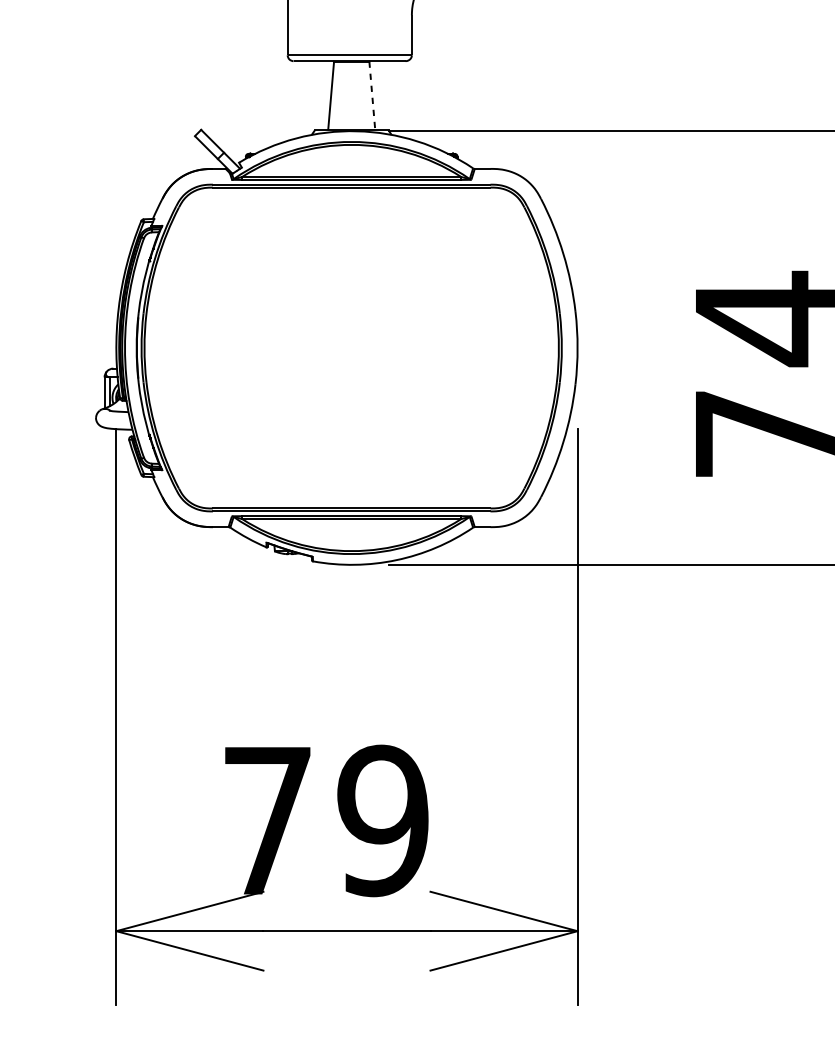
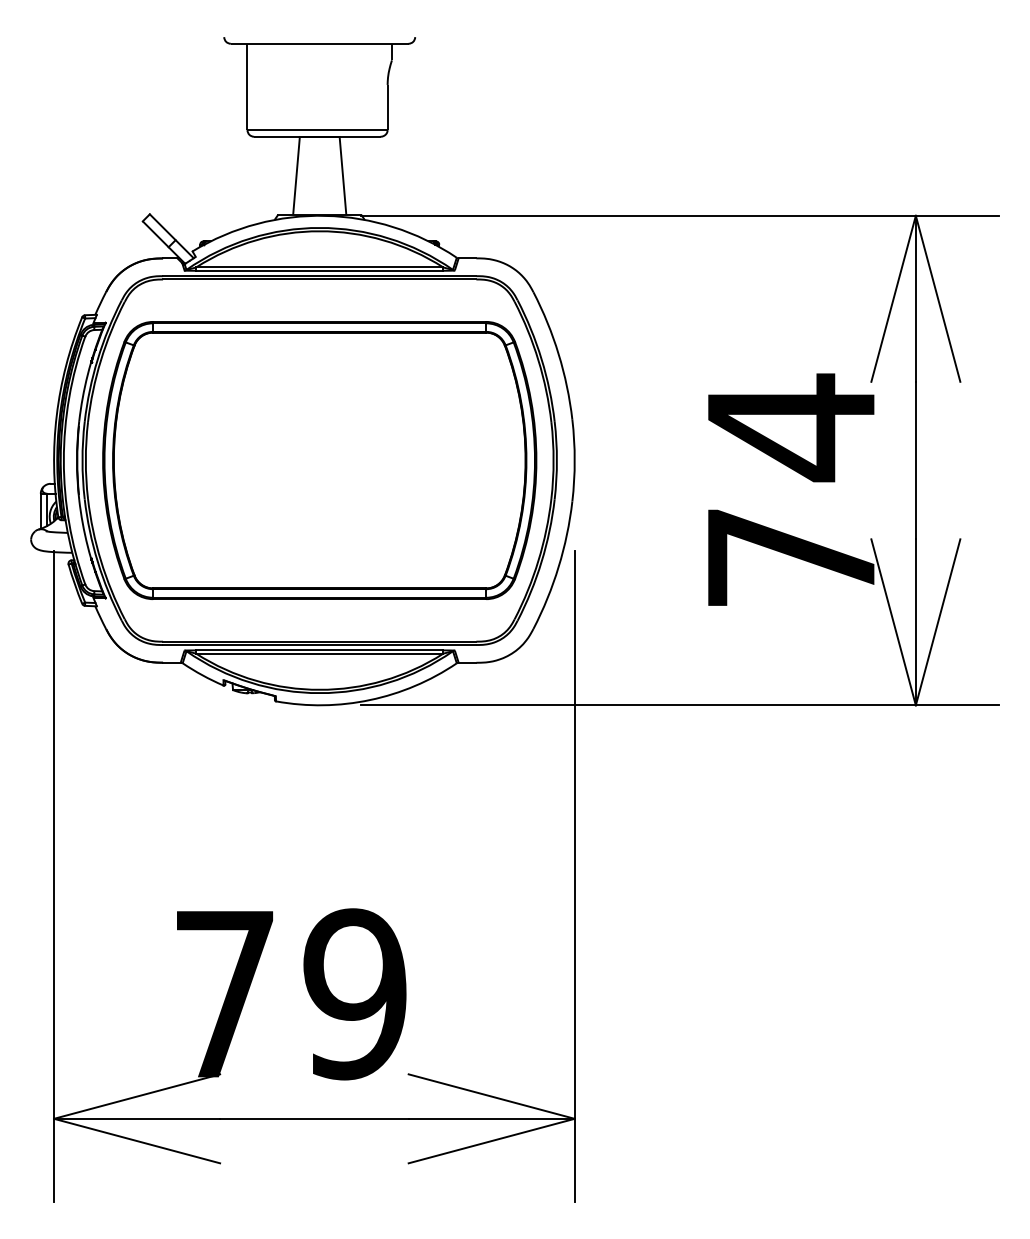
line: (372, 96) -> (343, 176), dashed -> solid
part: (351, 347) -> (319, 460), added

